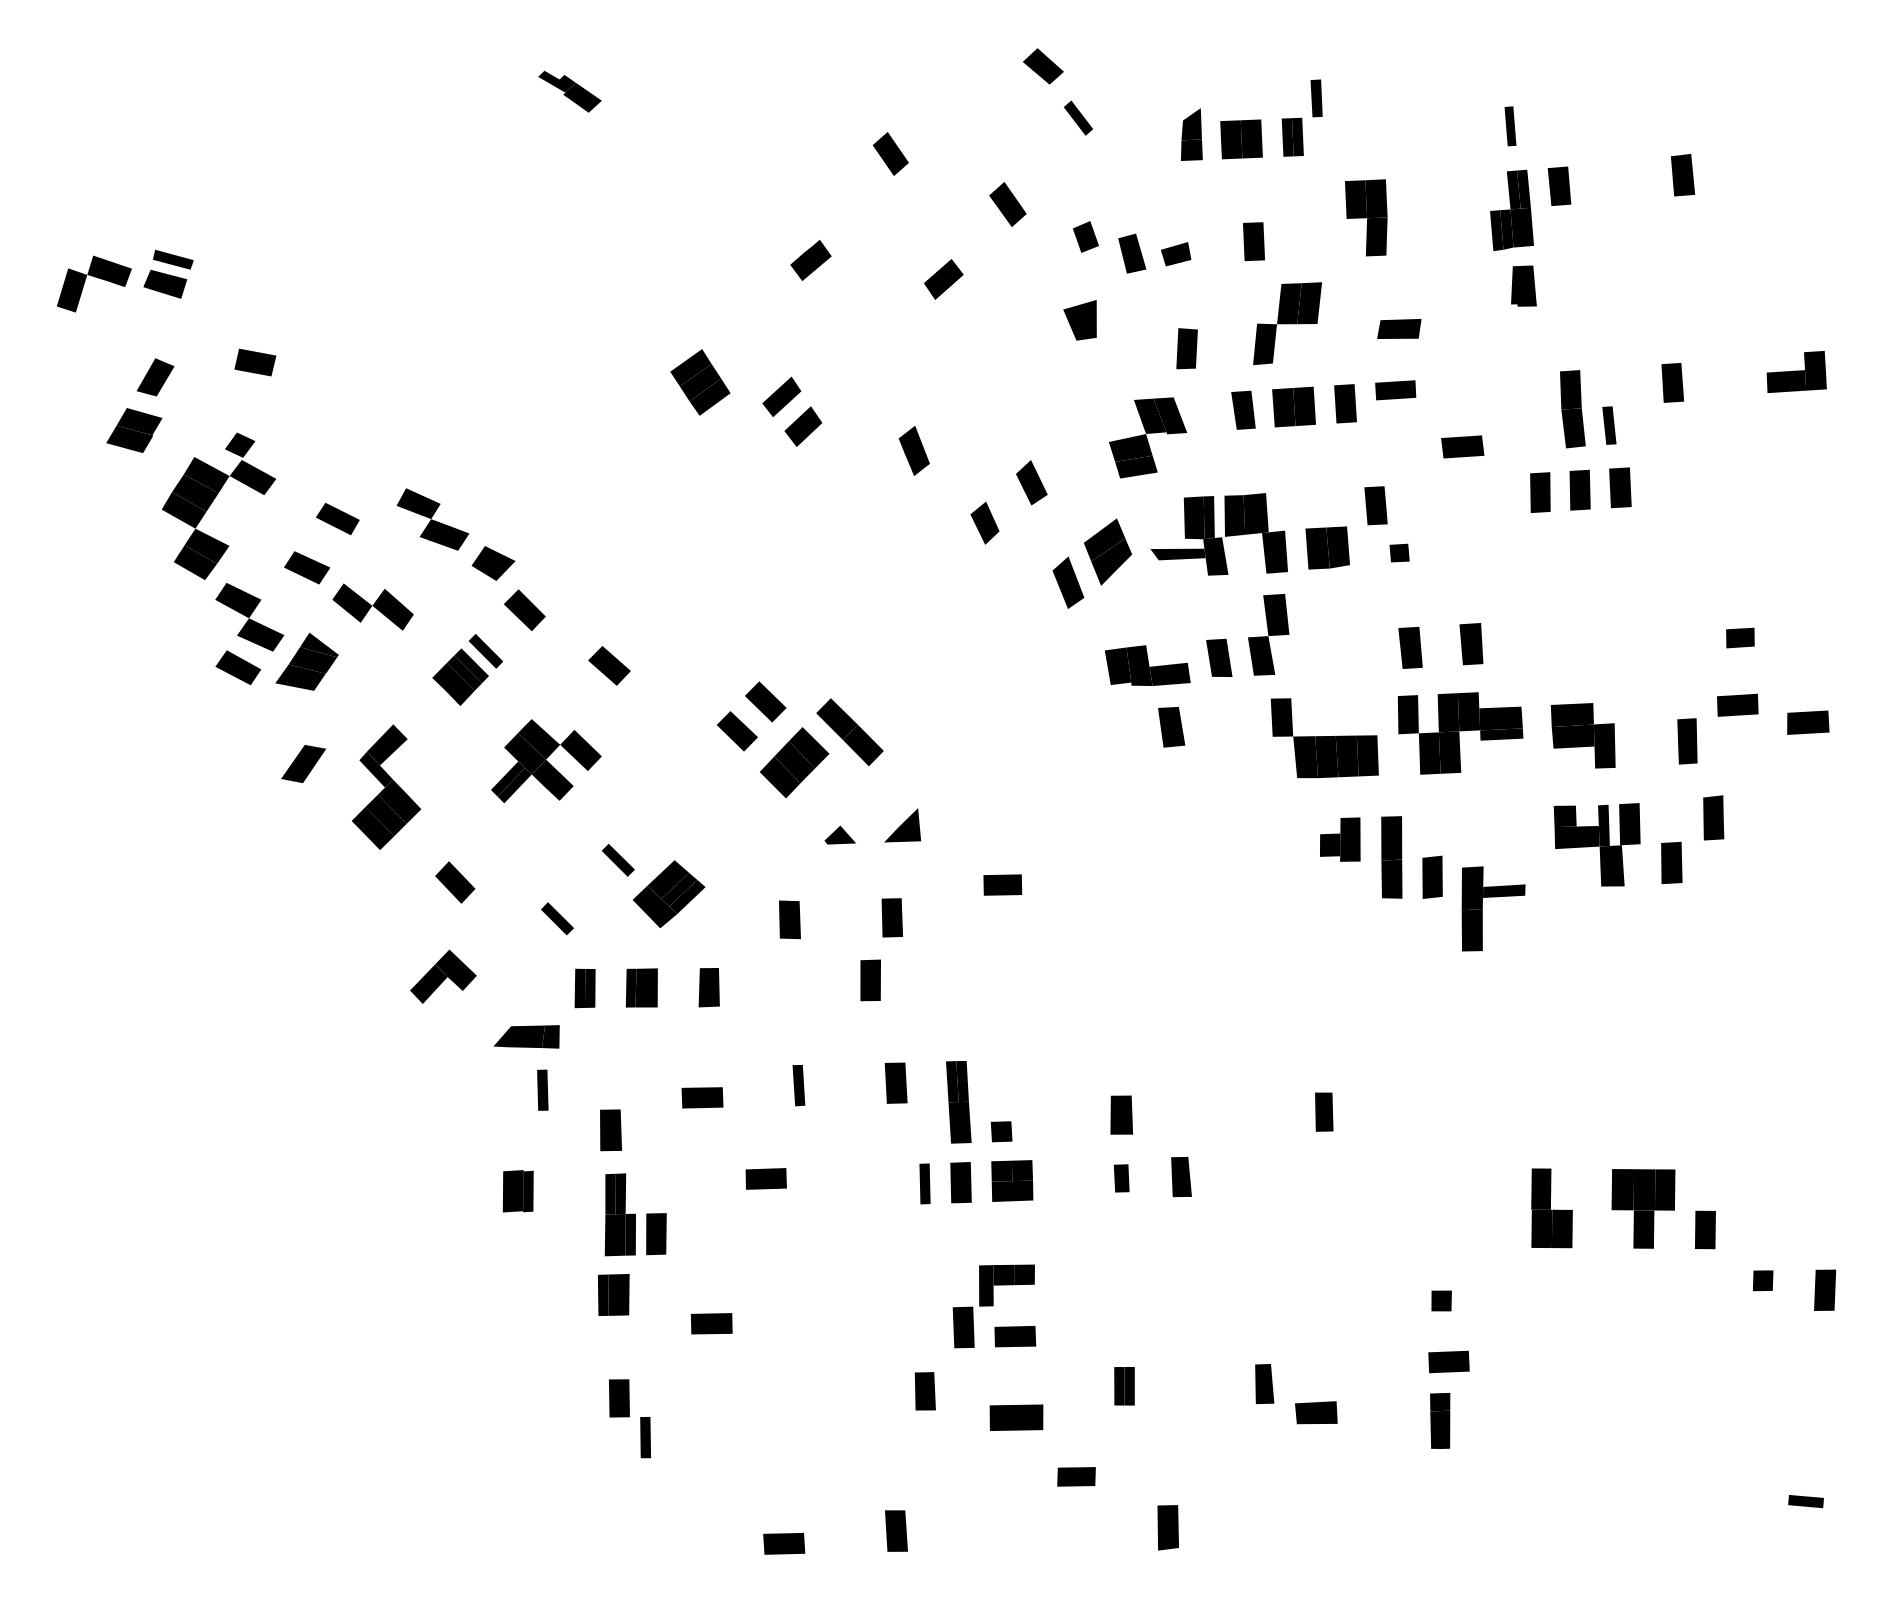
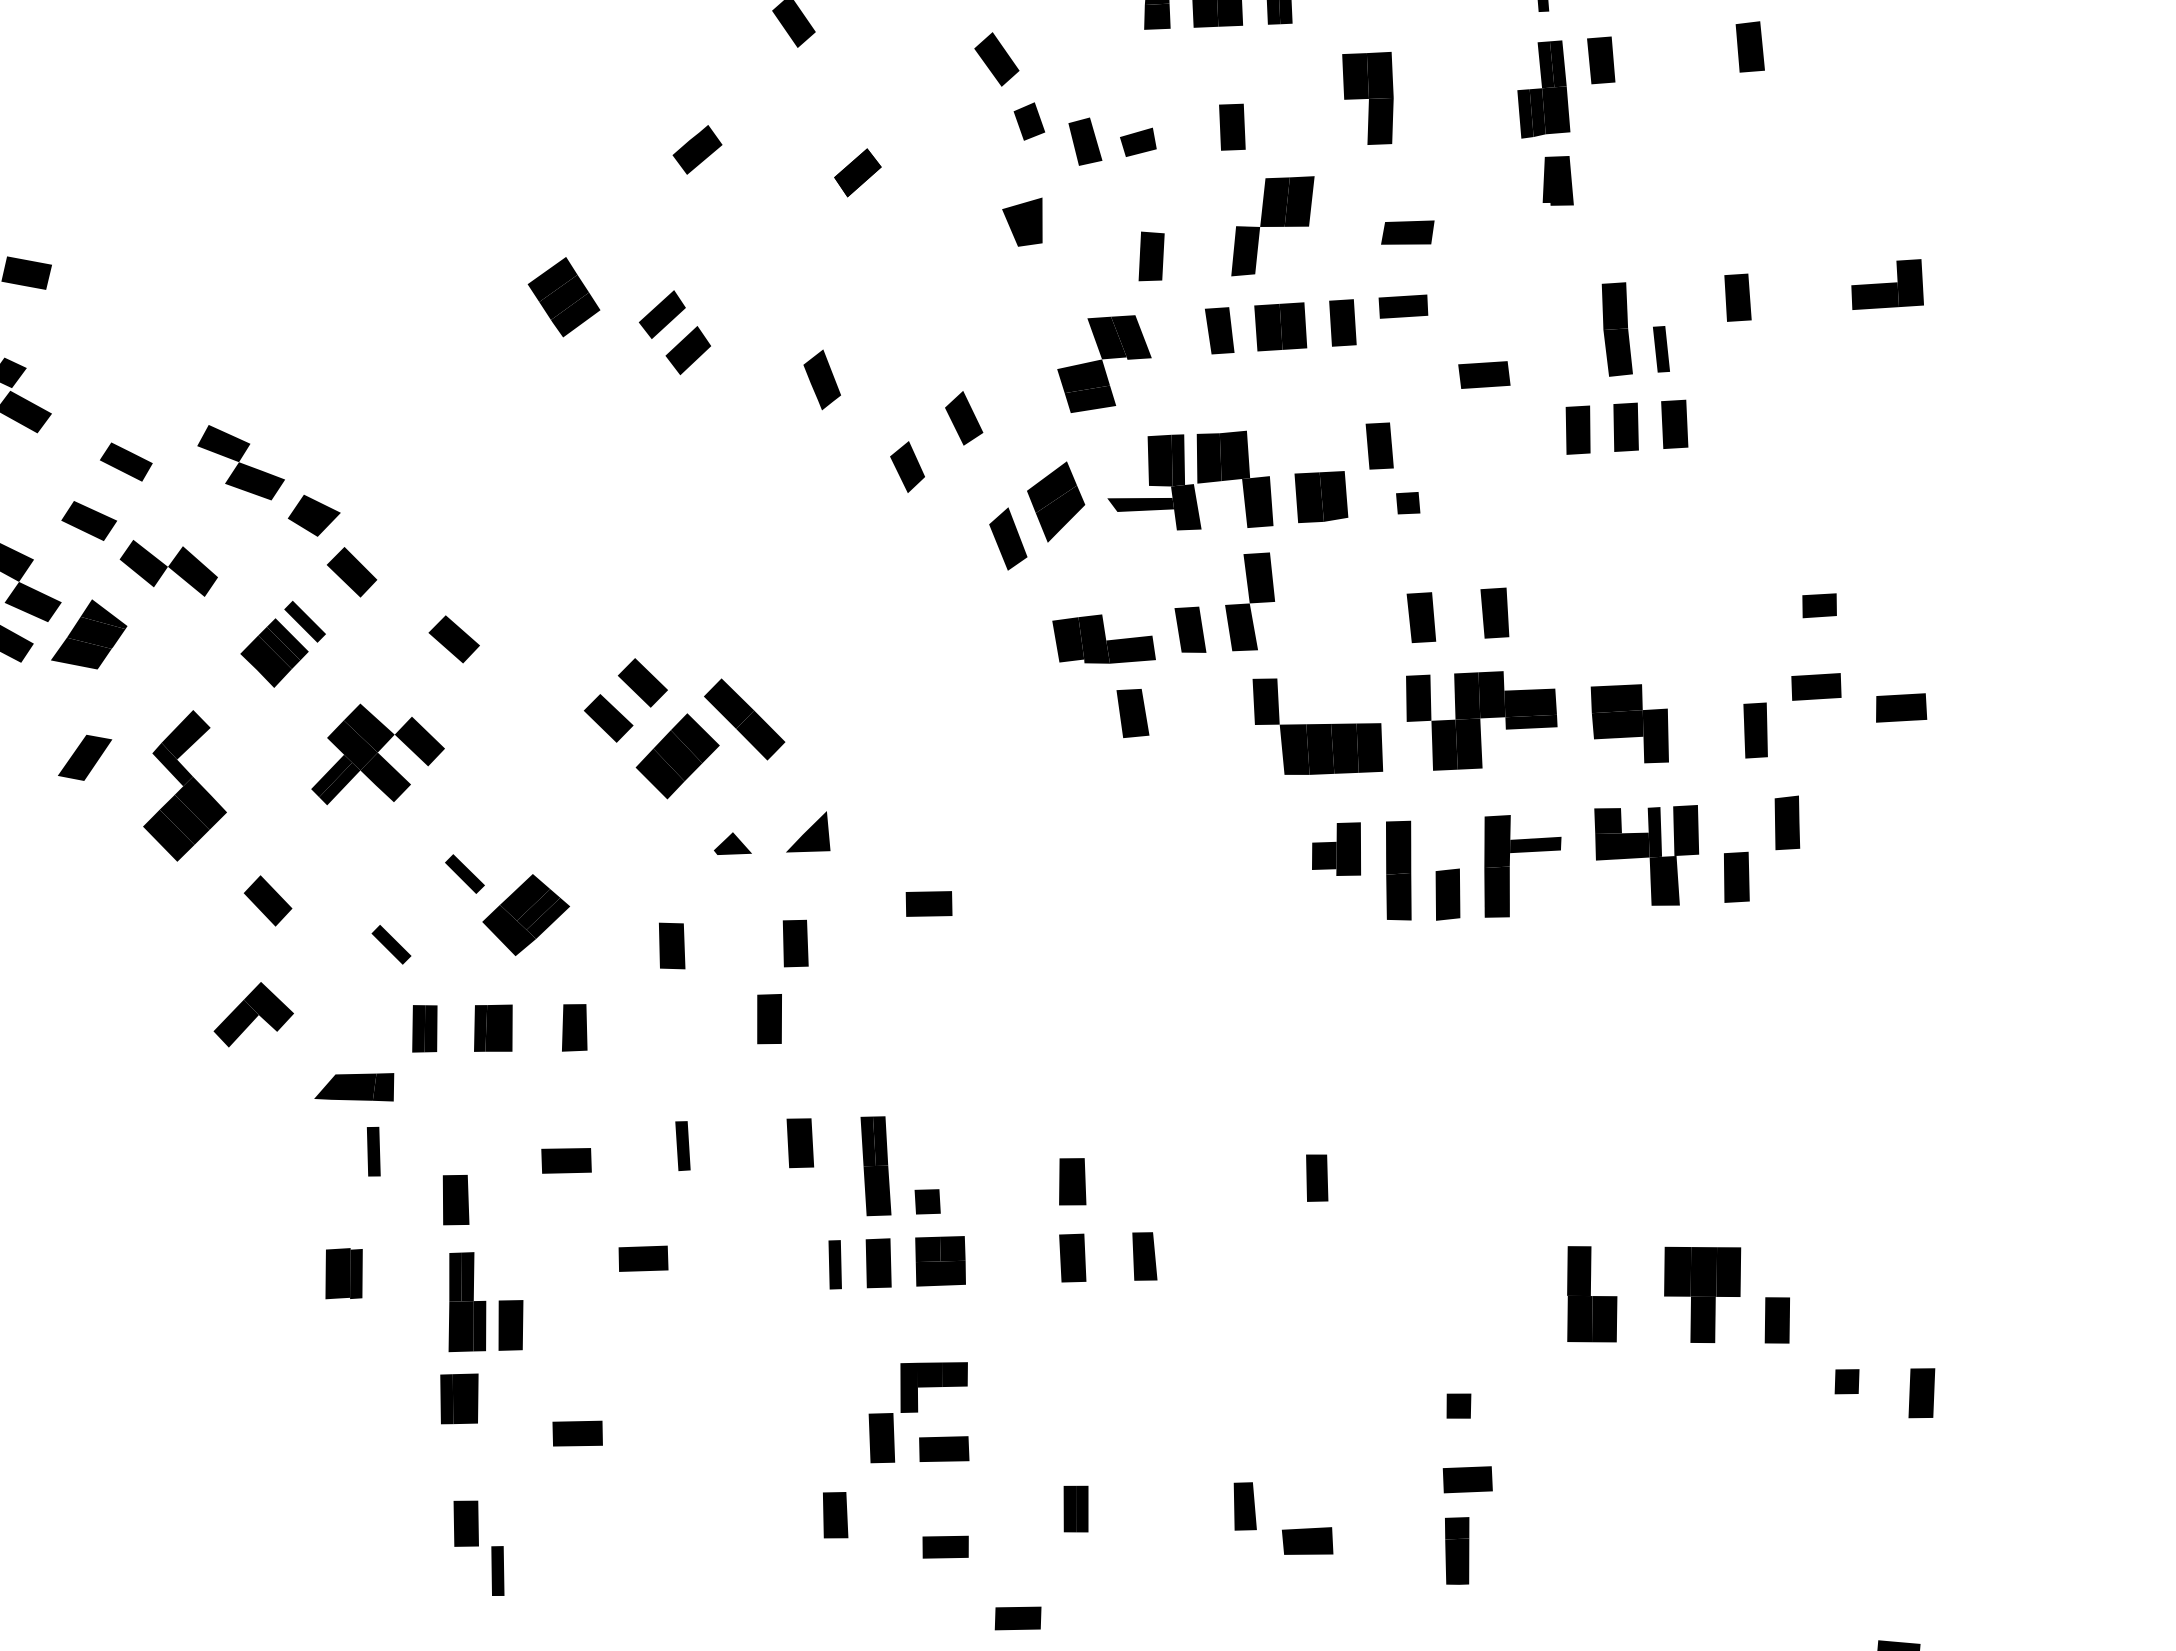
part: (1007, 204) -> (996, 59), moved
part: (1493, 897) -> (1522, 852), moved
part: (1121, 1178) -> (1072, 1258), size x1.43
part: (1016, 1417) -> (945, 1546), size x0.71

